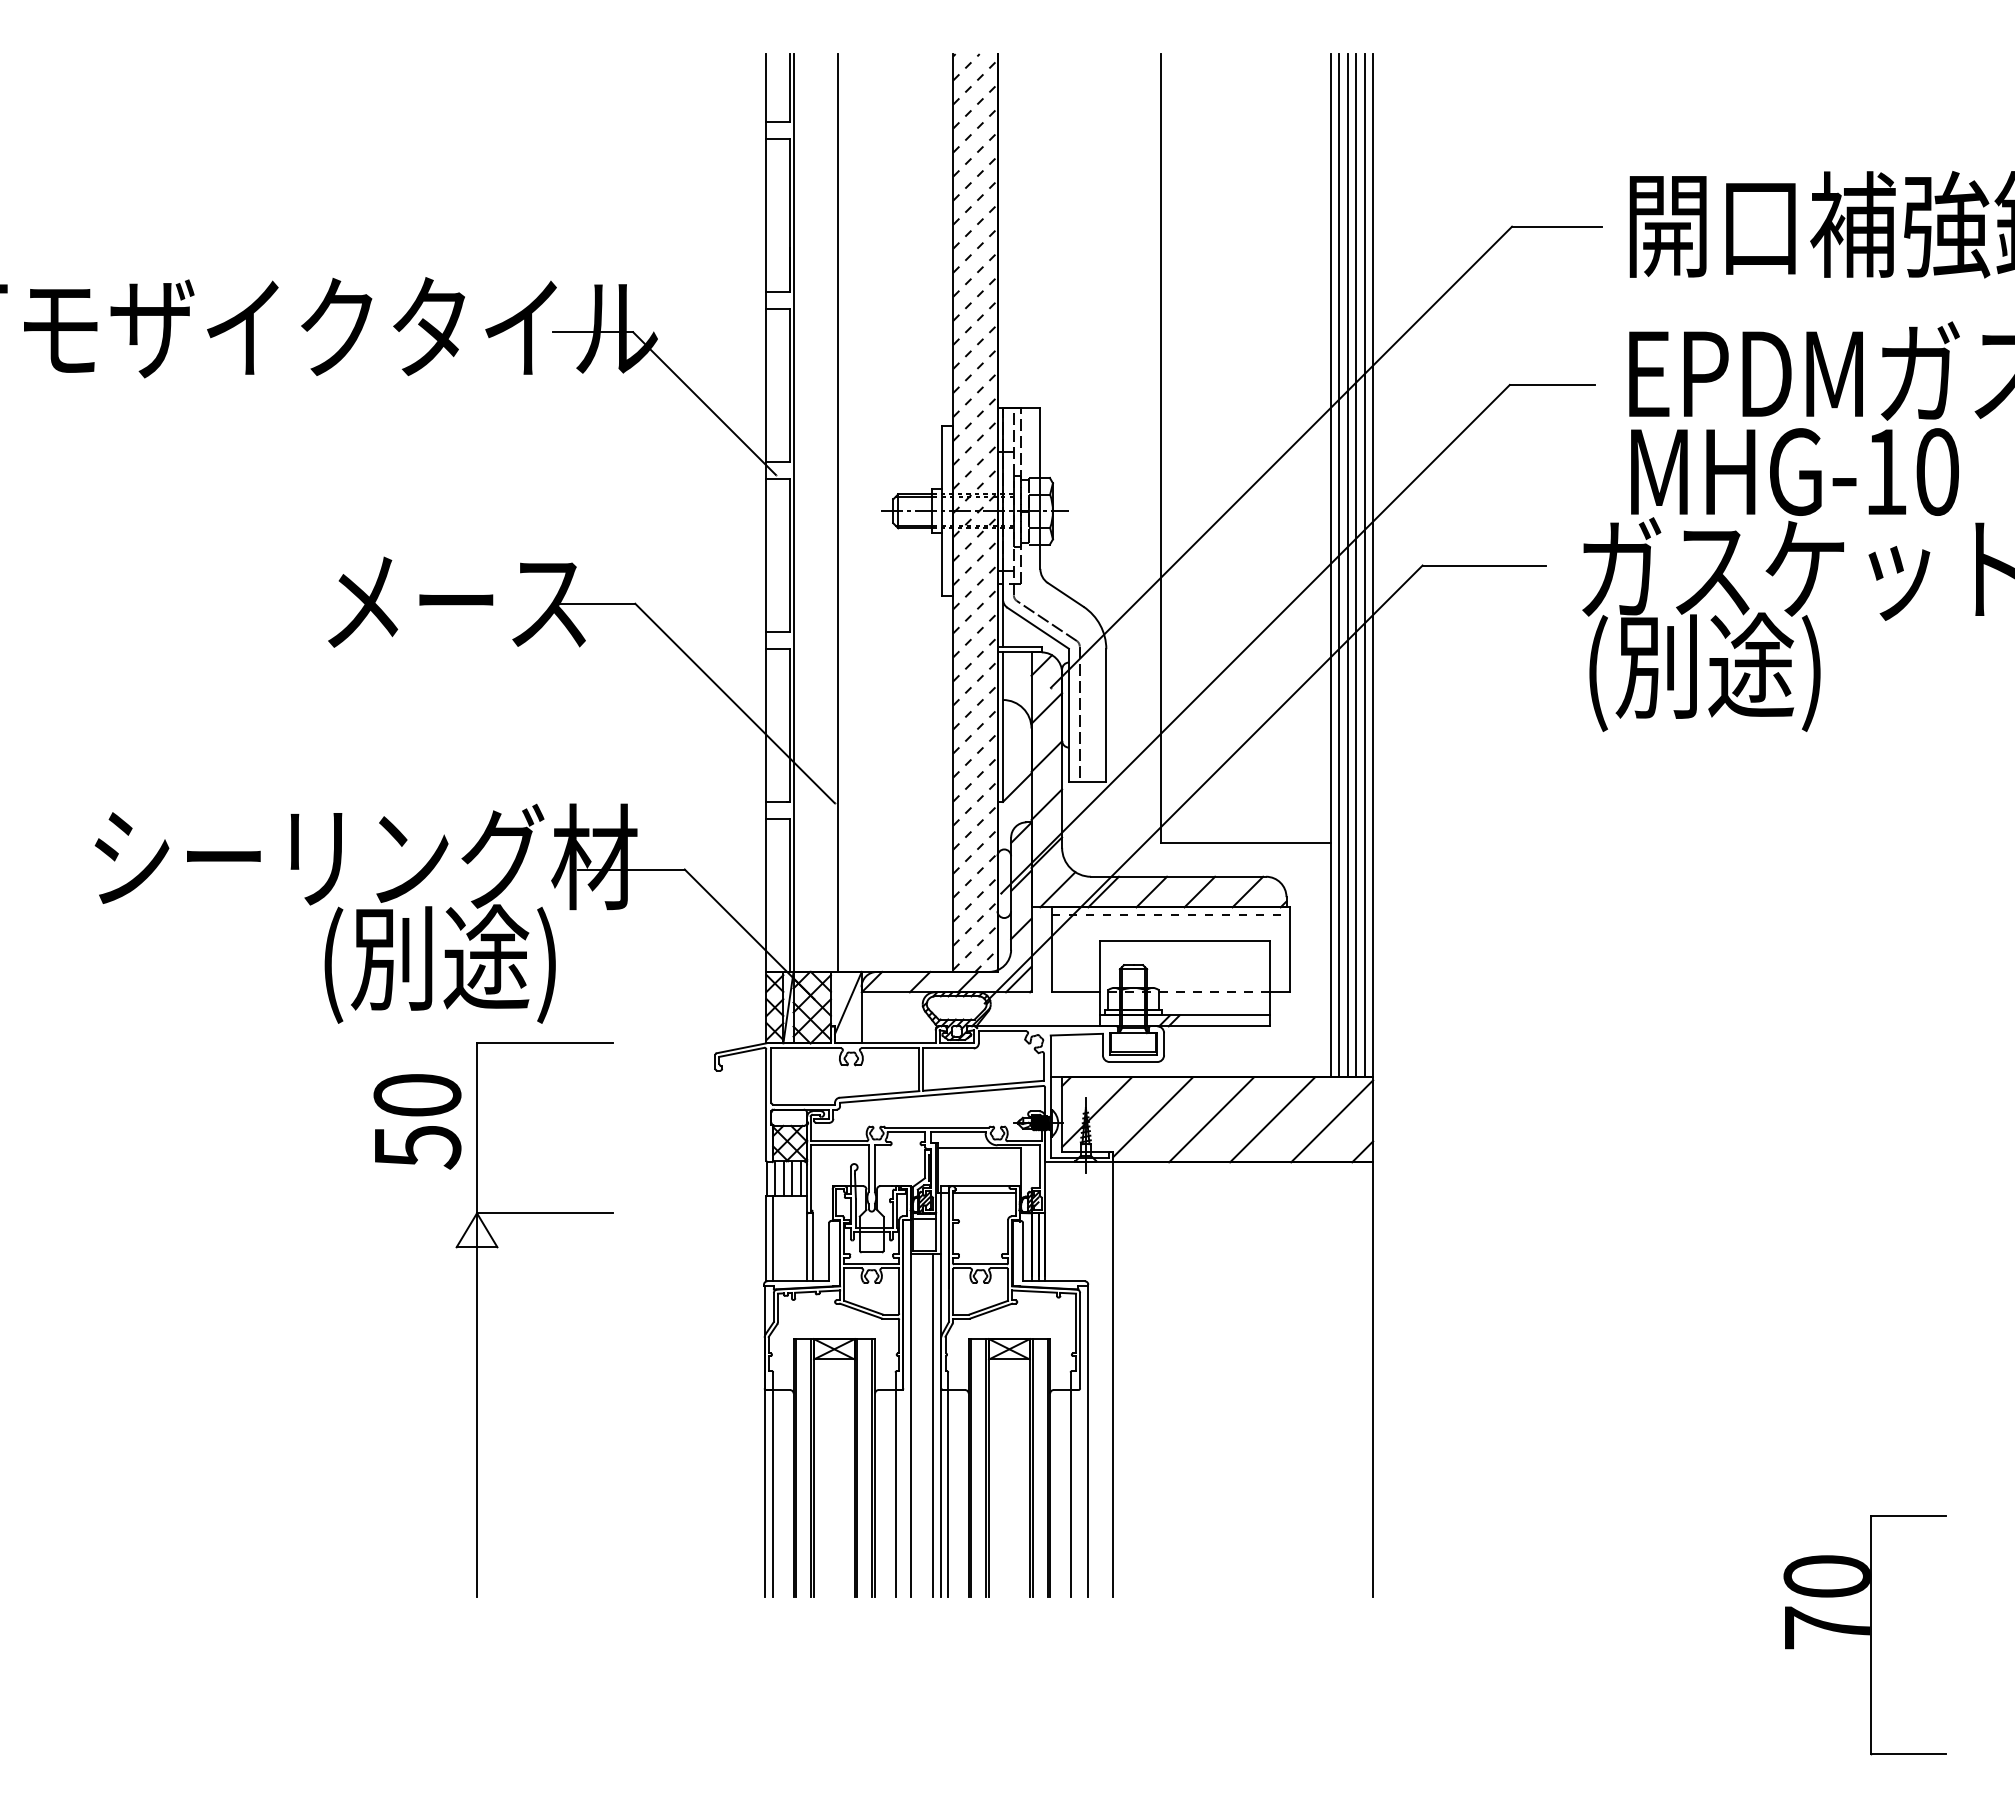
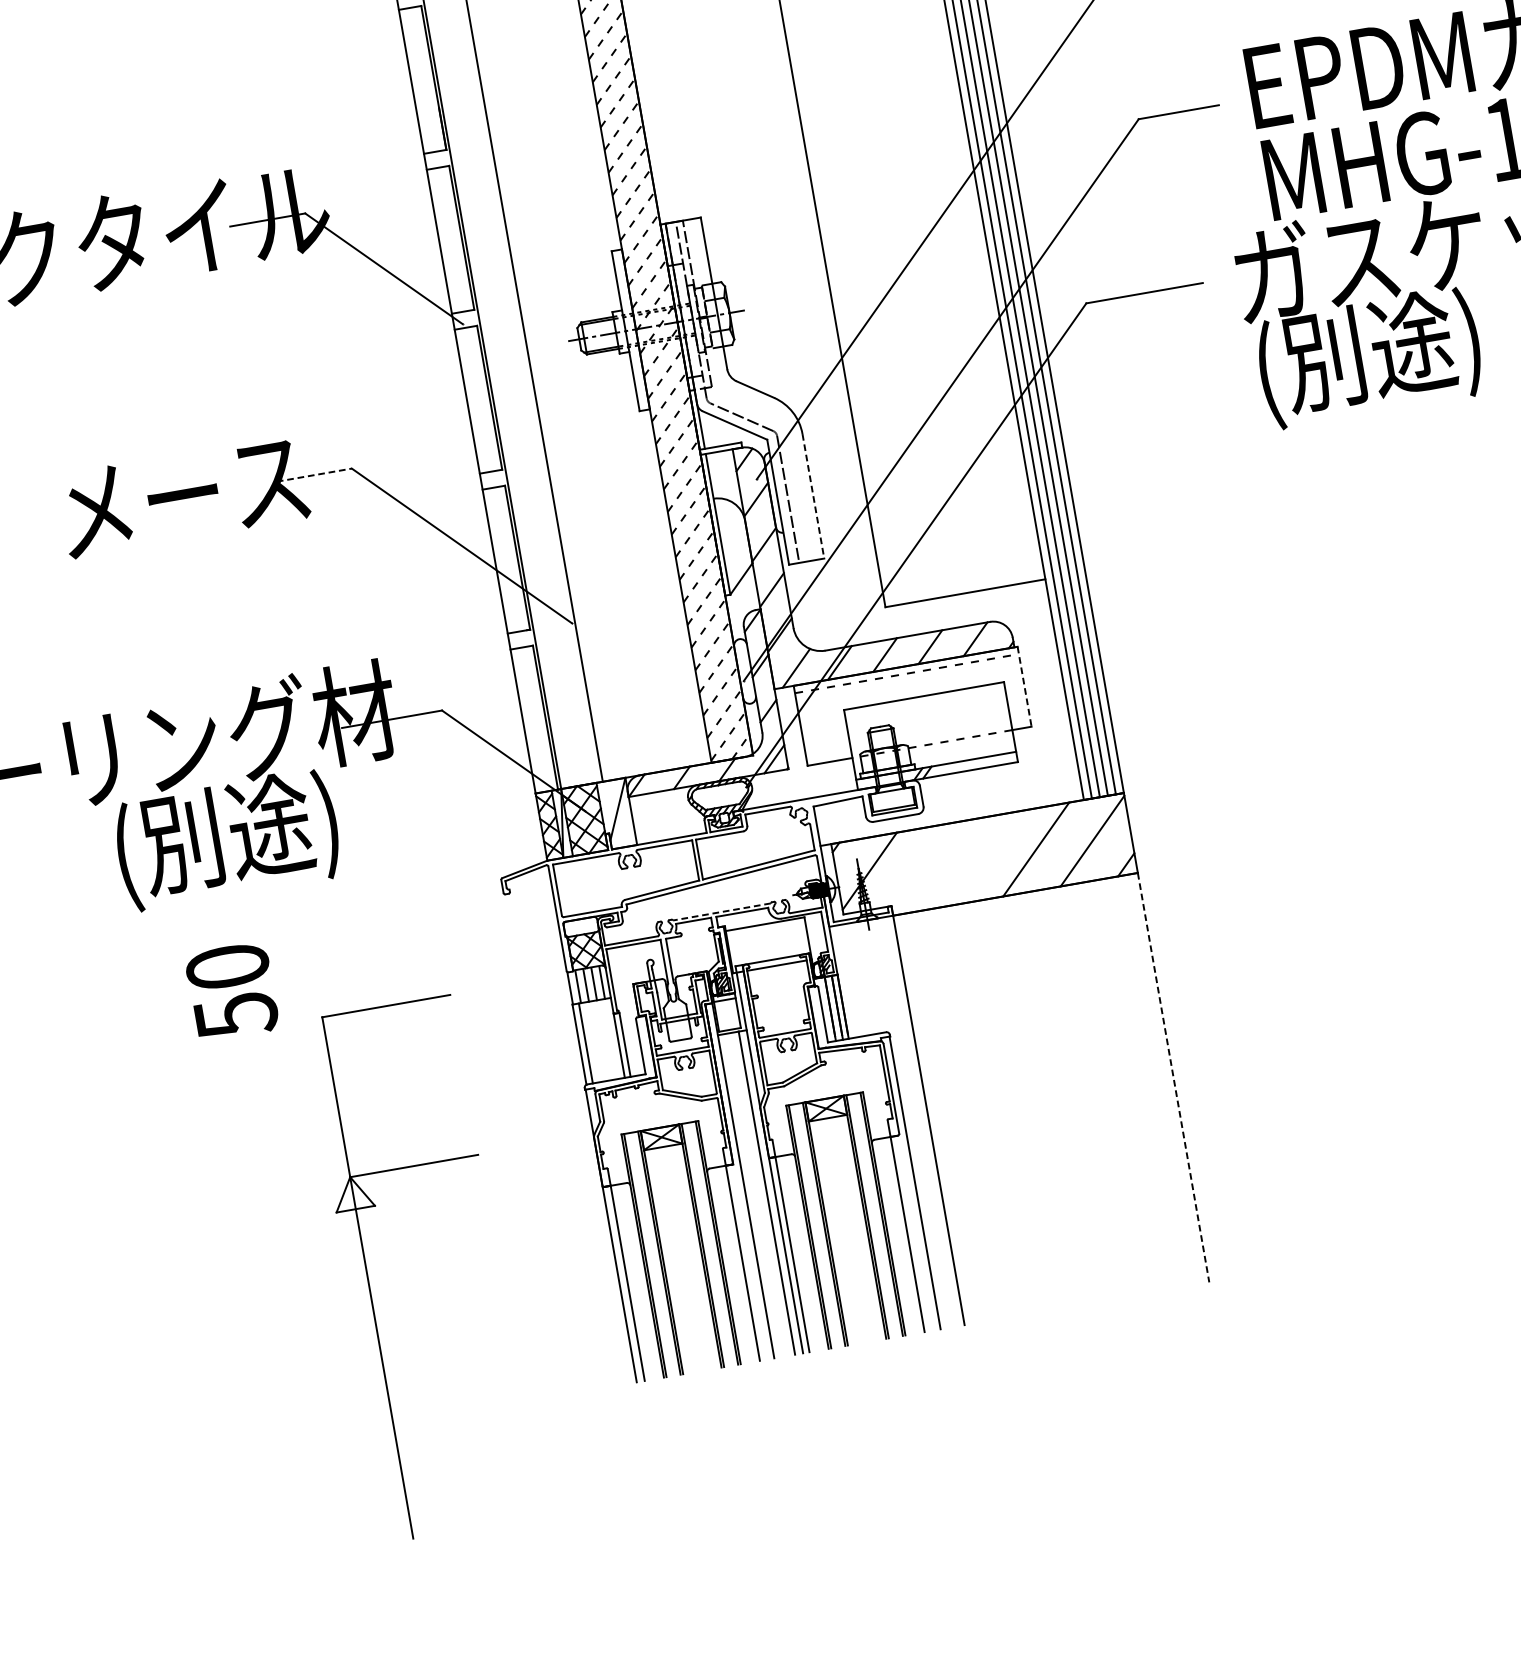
line: (595, 603) -> (314, 474), solid -> dashed
line: (1106, 715) -> (813, 496), solid -> dashed
line: (1289, 950) -> (1024, 687), solid -> dashed
line: (1153, 1117) -> (923, 866), removed
line: (1211, 1119) -> (978, 859), removed
line: (937, 1127) -> (722, 911), solid -> dashed
part: (477, 1319) -> (368, 1277), moved
line: (1373, 1379) -> (1173, 1077), solid -> dashed

